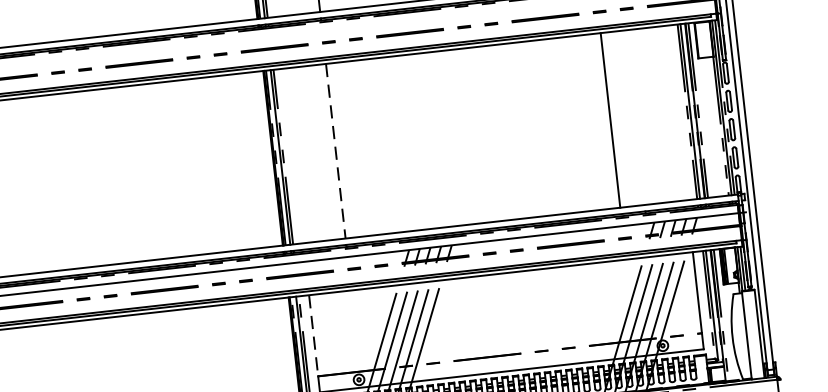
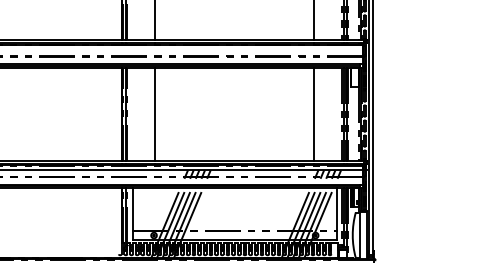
line: (610, 119) -> (314, 113), moved
line: (336, 151) -> (155, 114), dashed -> solid
line: (313, 335) -> (132, 209), dashed -> solid

